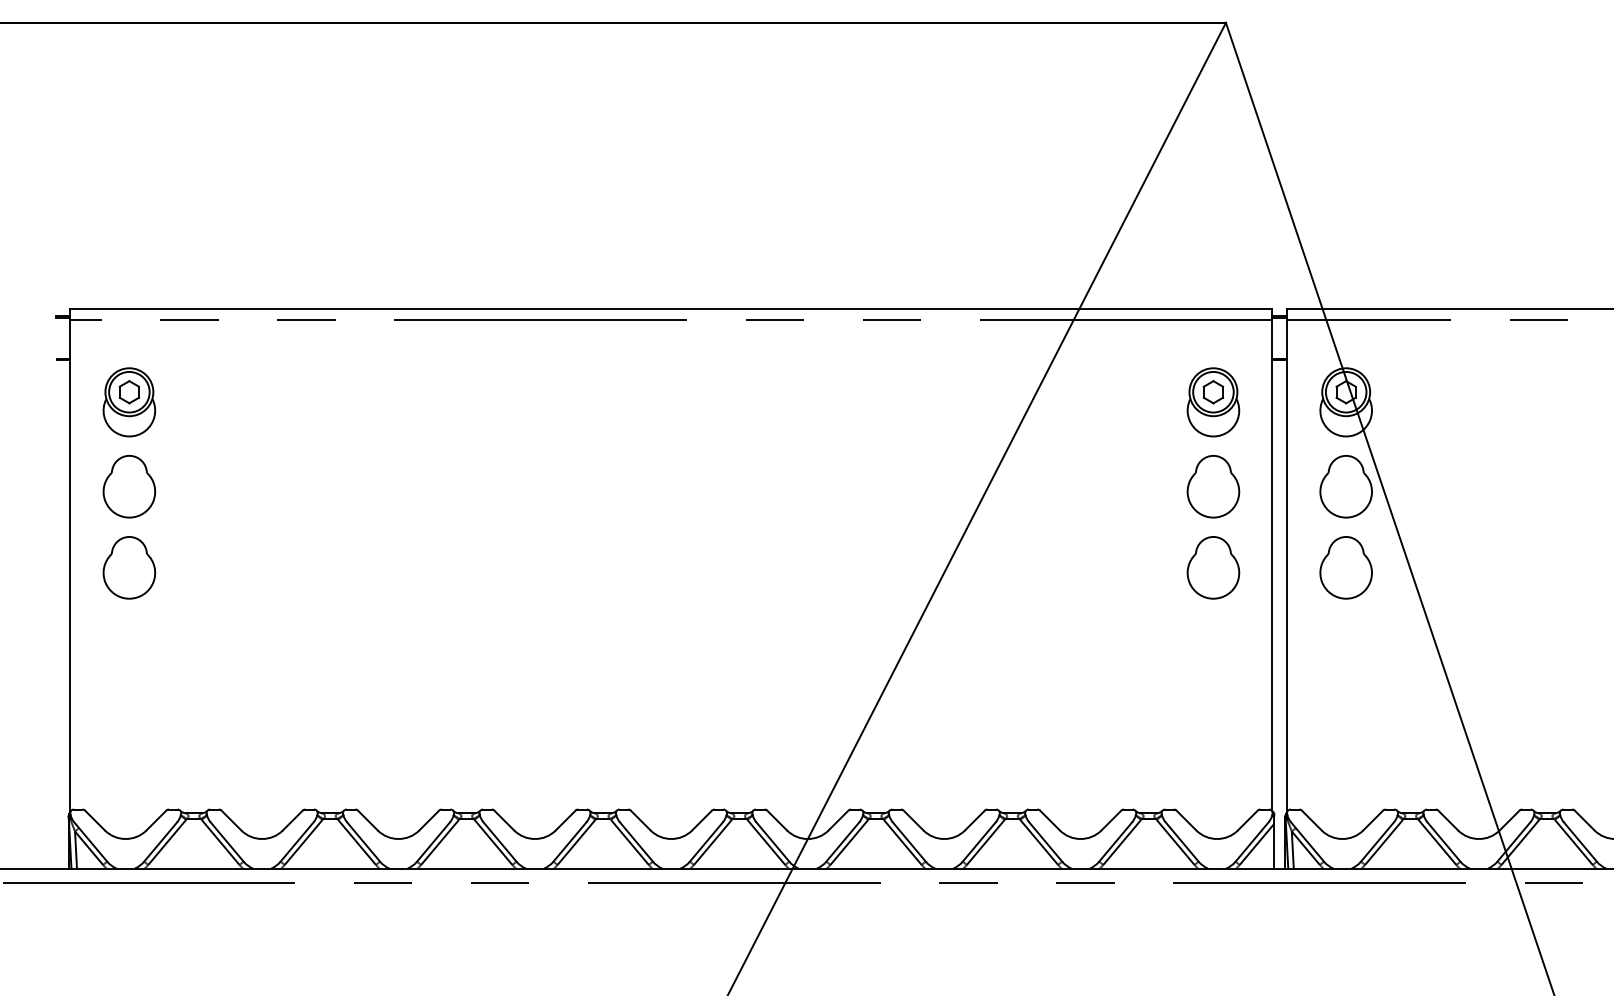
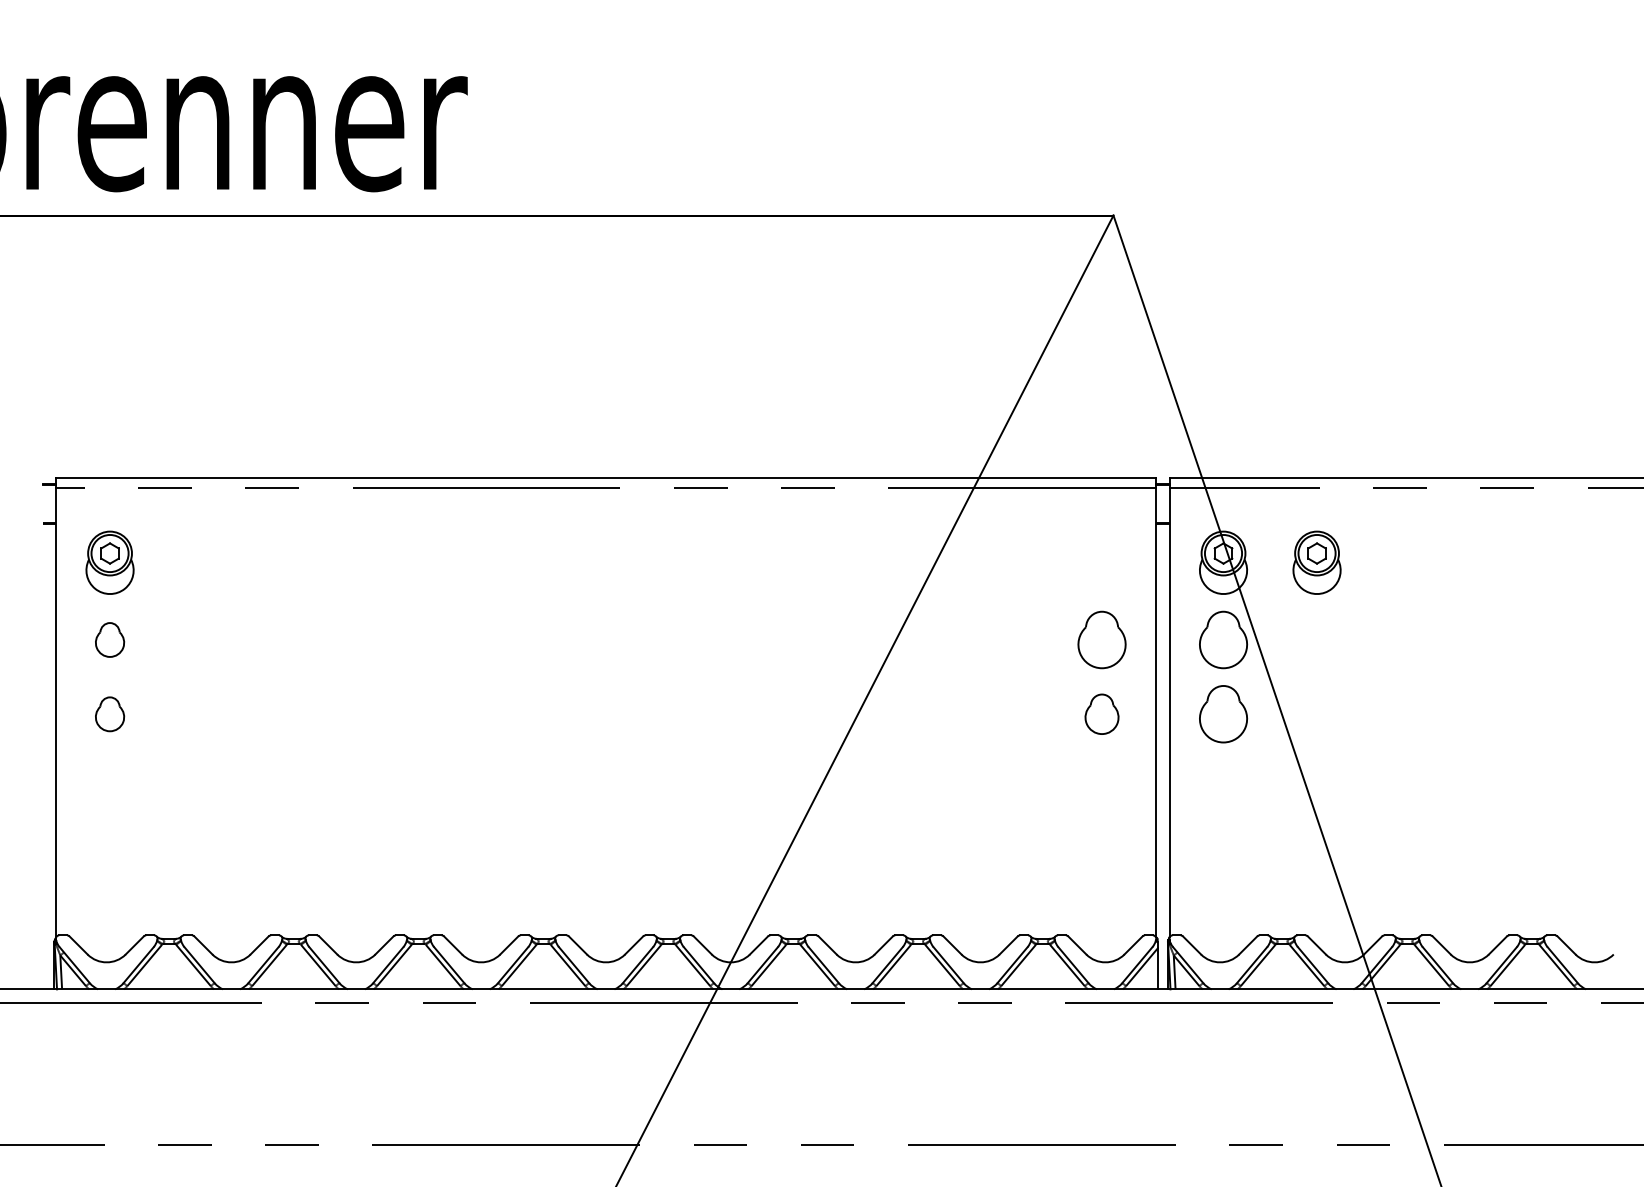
part: (1212, 402) -> (1316, 562), moved
part: (128, 486) -> (109, 639), size x0.6
part: (128, 568) -> (109, 714), size x0.6
part: (1212, 568) -> (1101, 714), size x0.7

